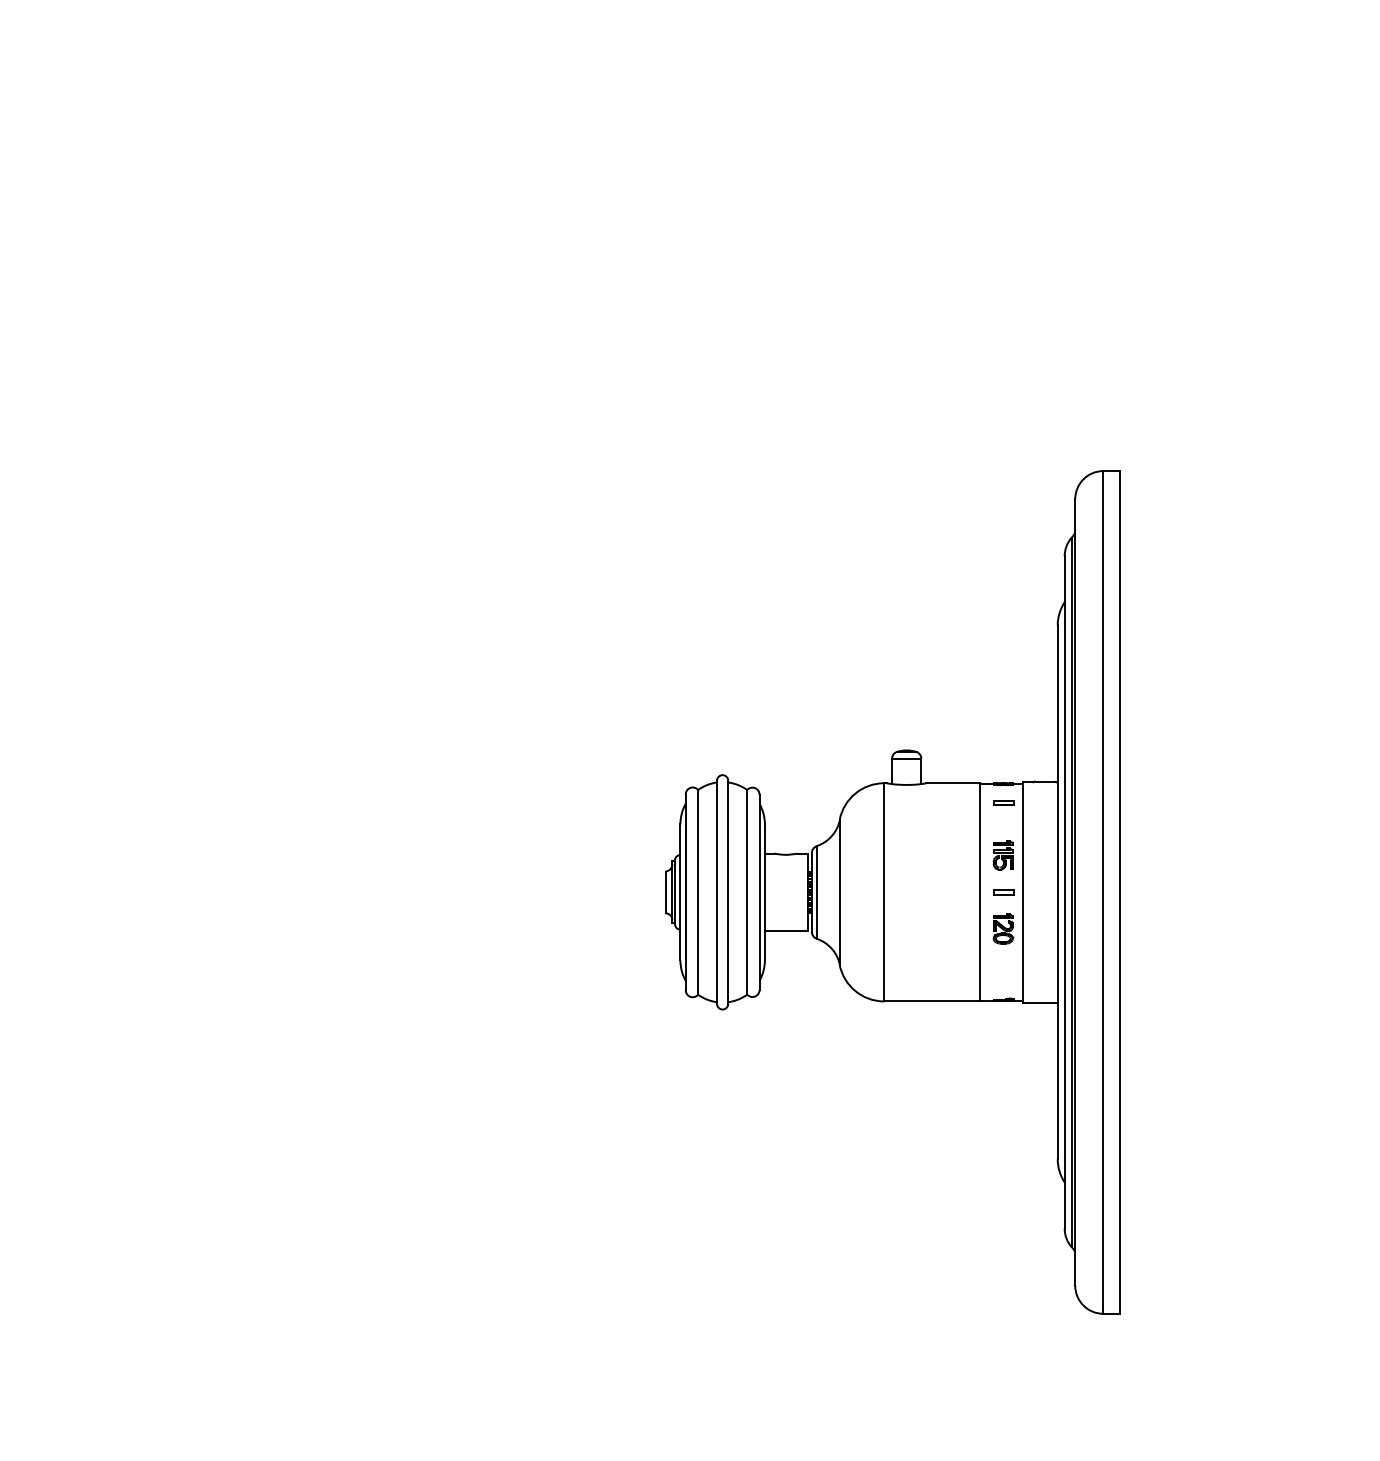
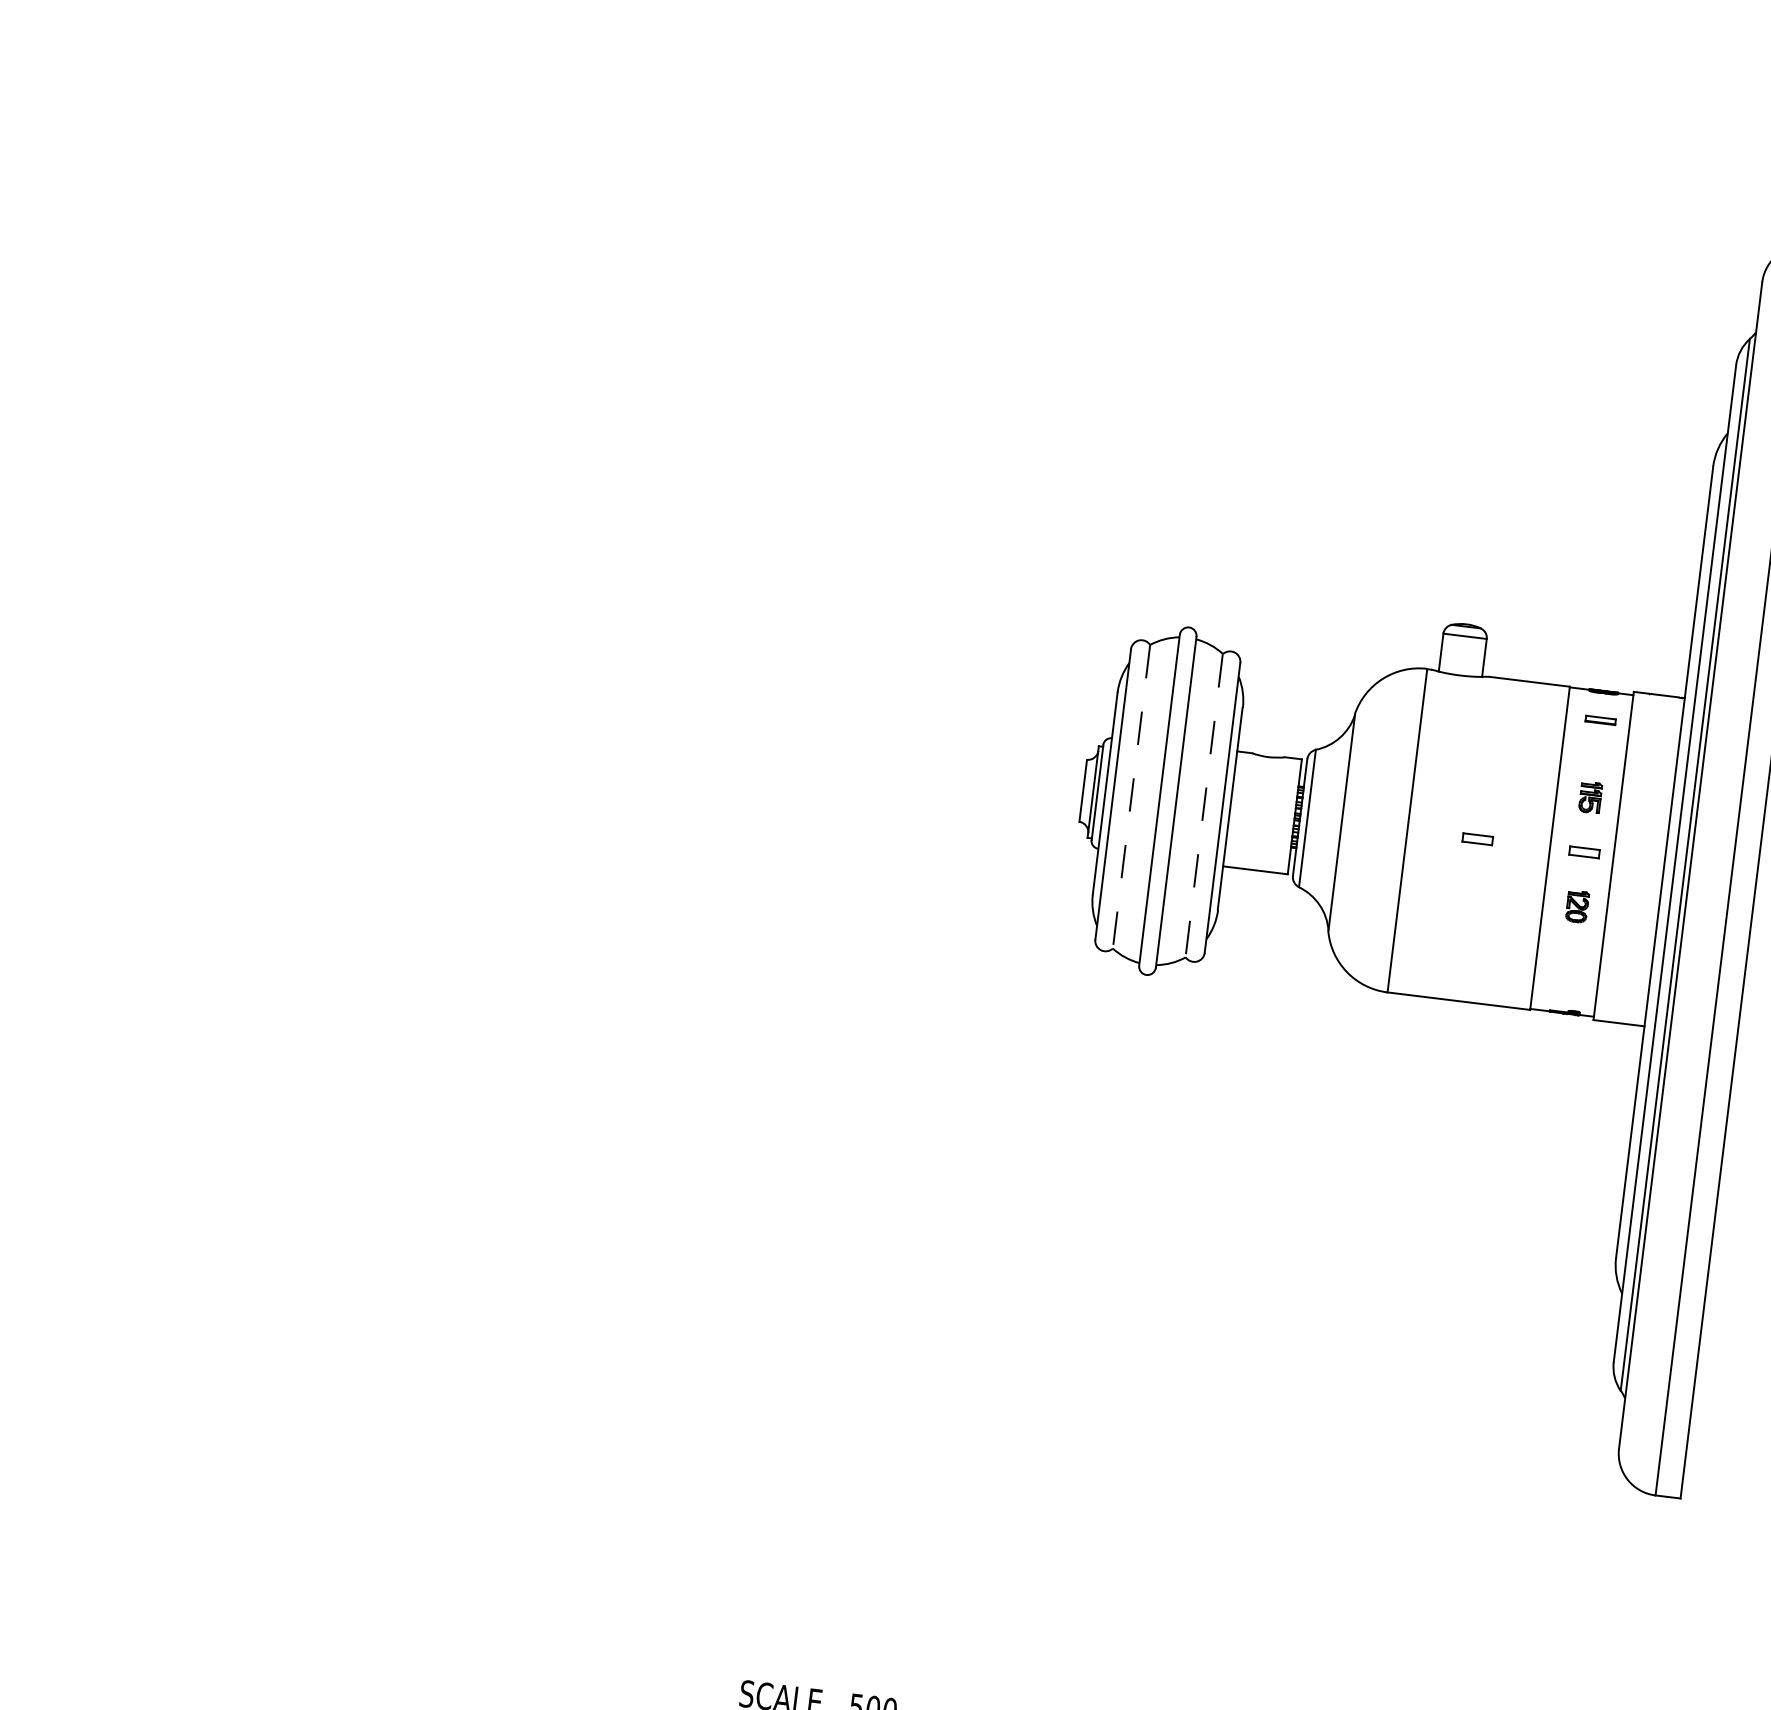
part: (1002, 855) -> (1589, 797), size x0.7
line: (698, 892) -> (1132, 797), solid -> dashed
line: (747, 892) -> (1204, 805), solid -> dashed
part: (931, 892) -> (1477, 839), added
part: (1003, 928) -> (1577, 905), size x0.7

